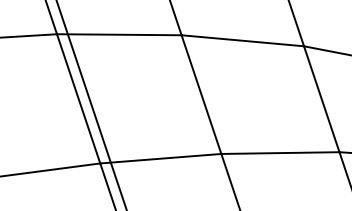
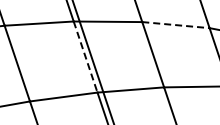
line: (242, 41) -> (175, 25), solid -> dashed
line: (78, 99) -> (85, 57), solid -> dashed

